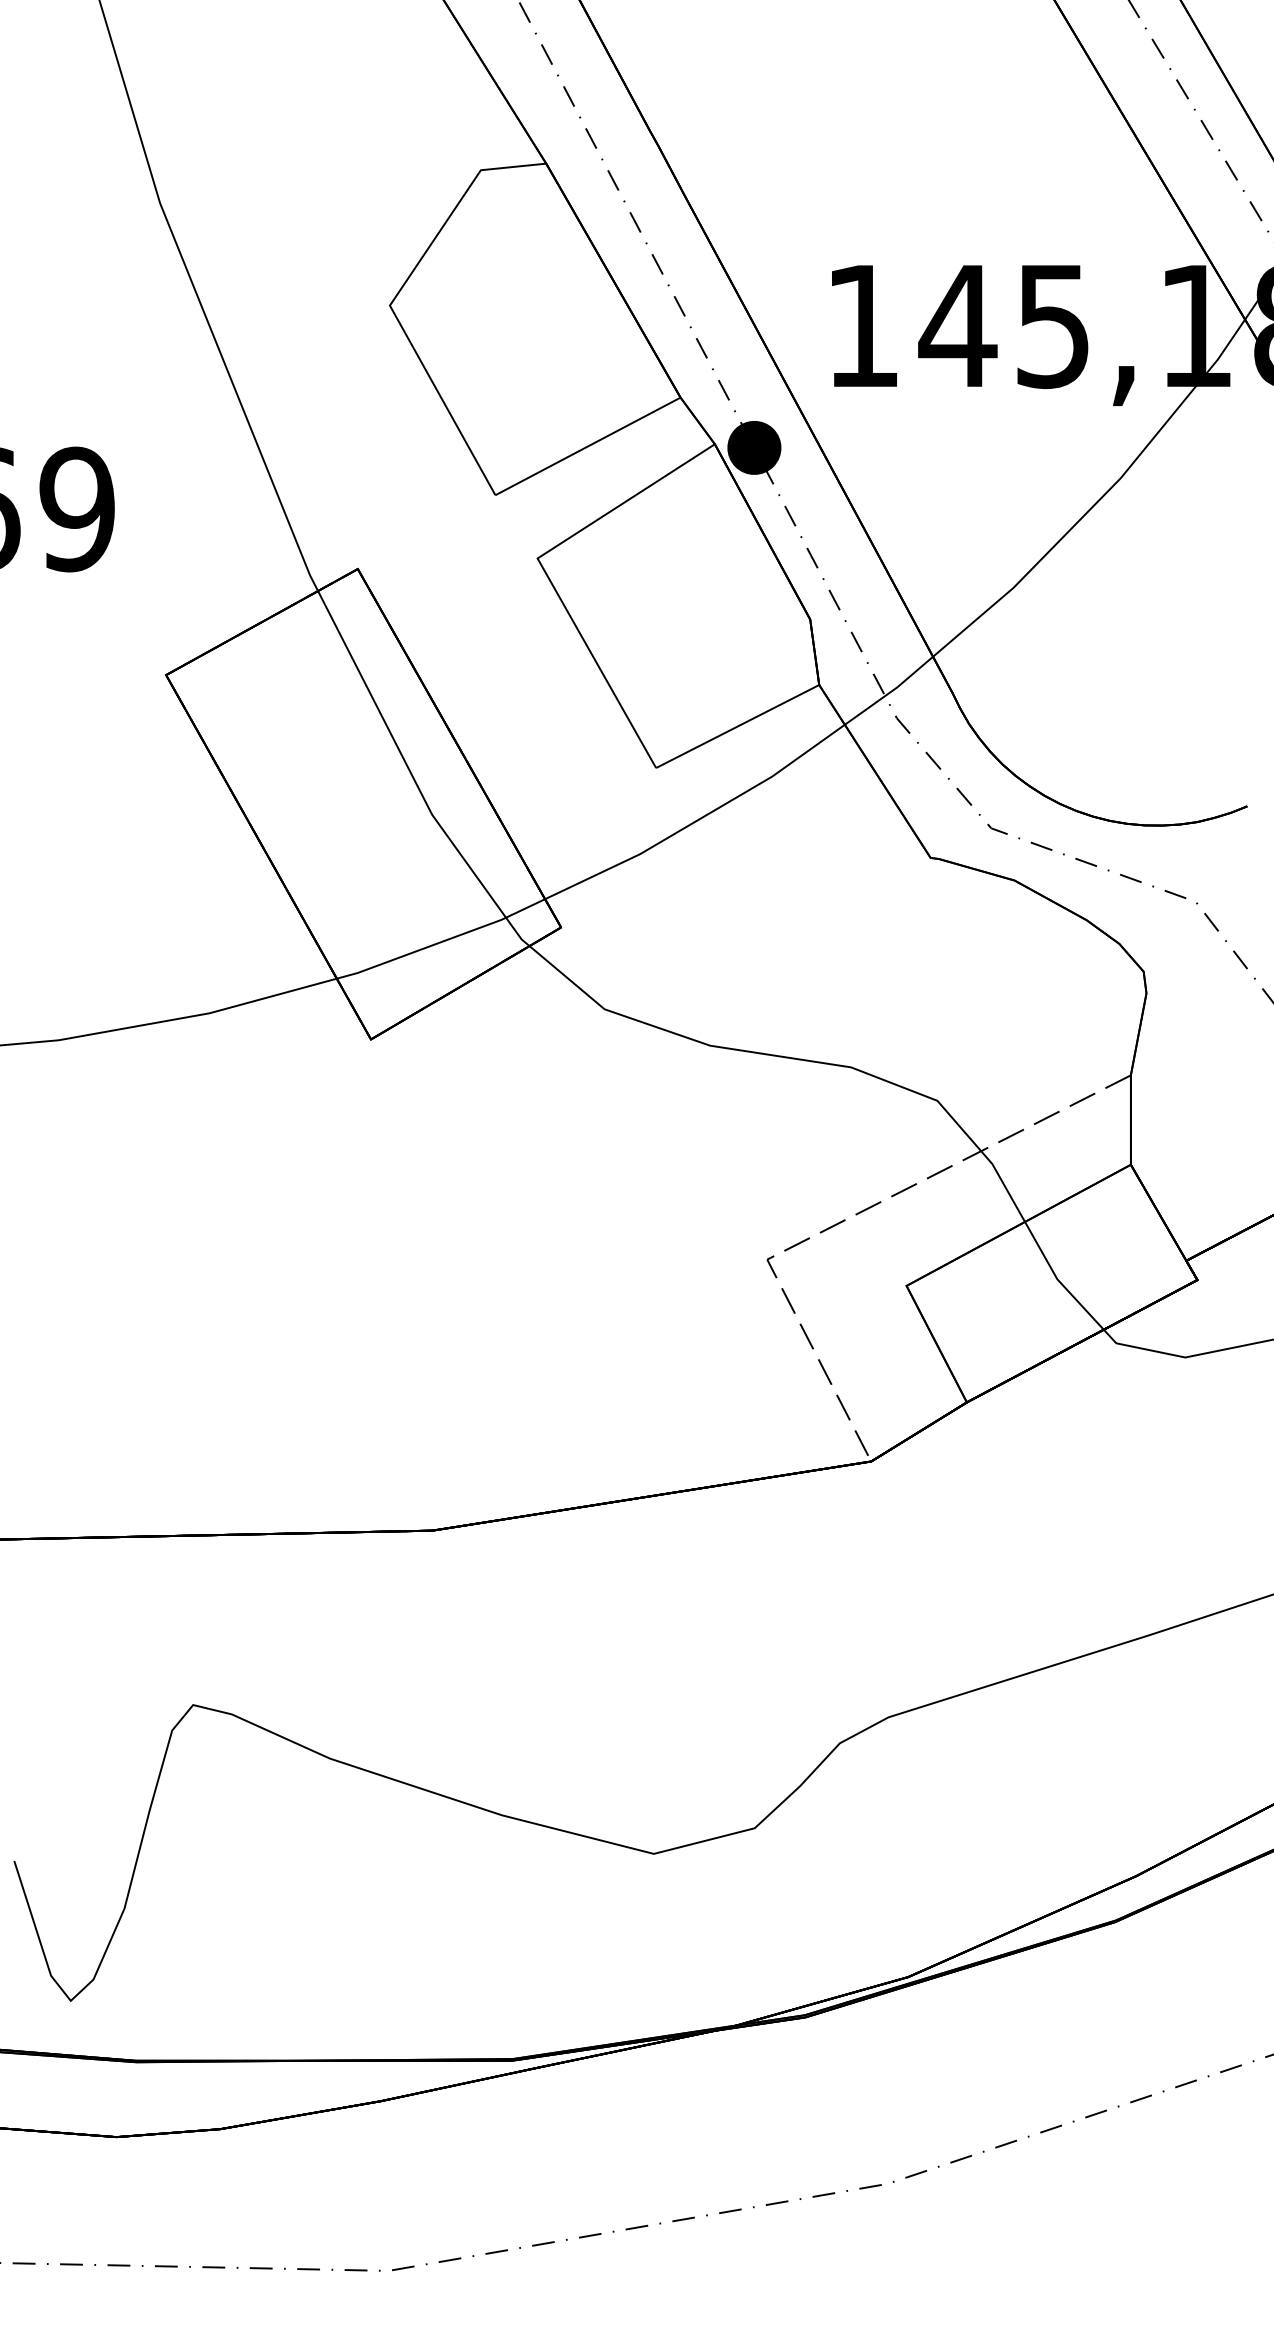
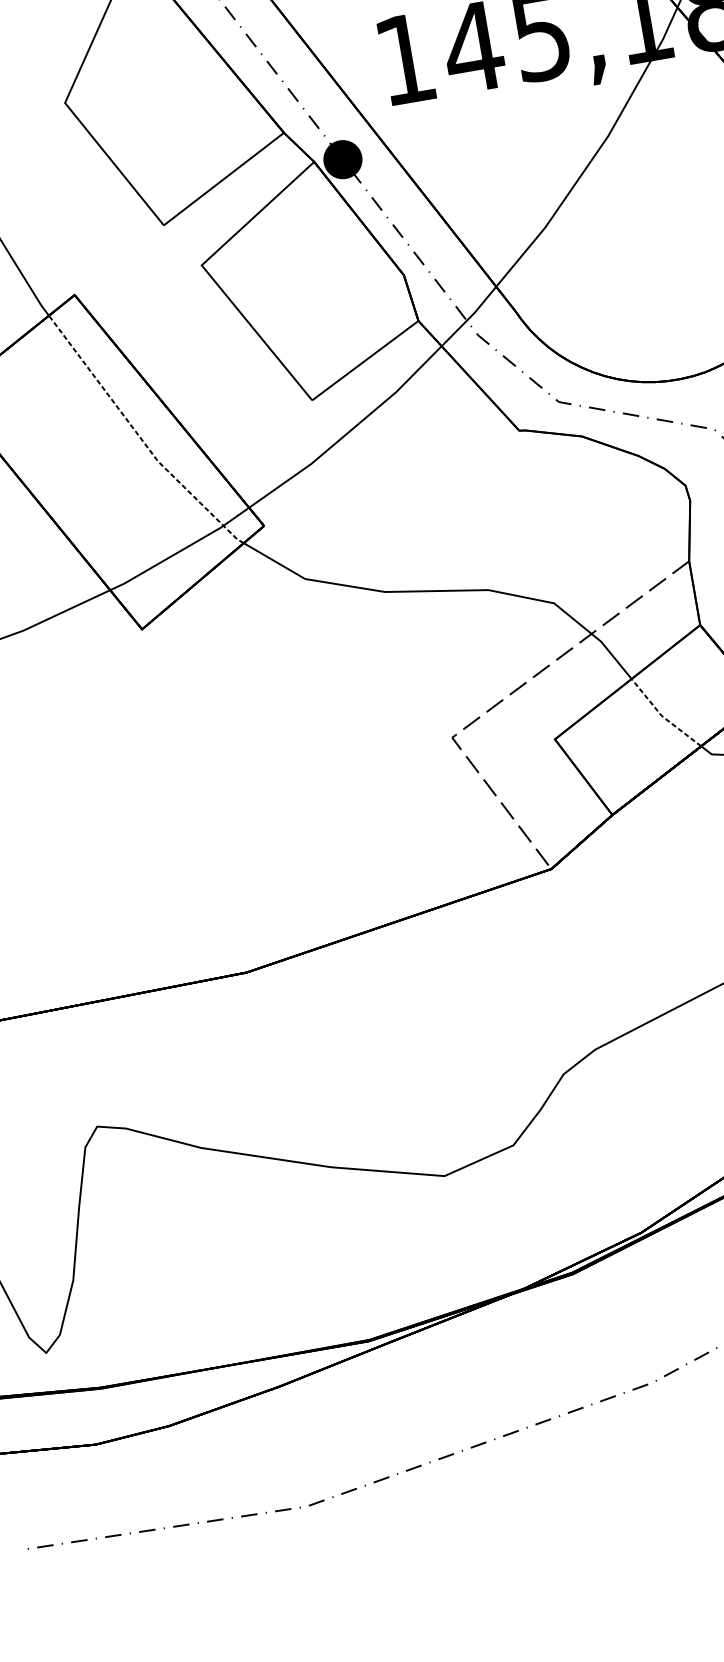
line: (412, 776) -> (139, 436), solid -> dashed
line: (1058, 1280) -> (662, 716), solid -> dashed

